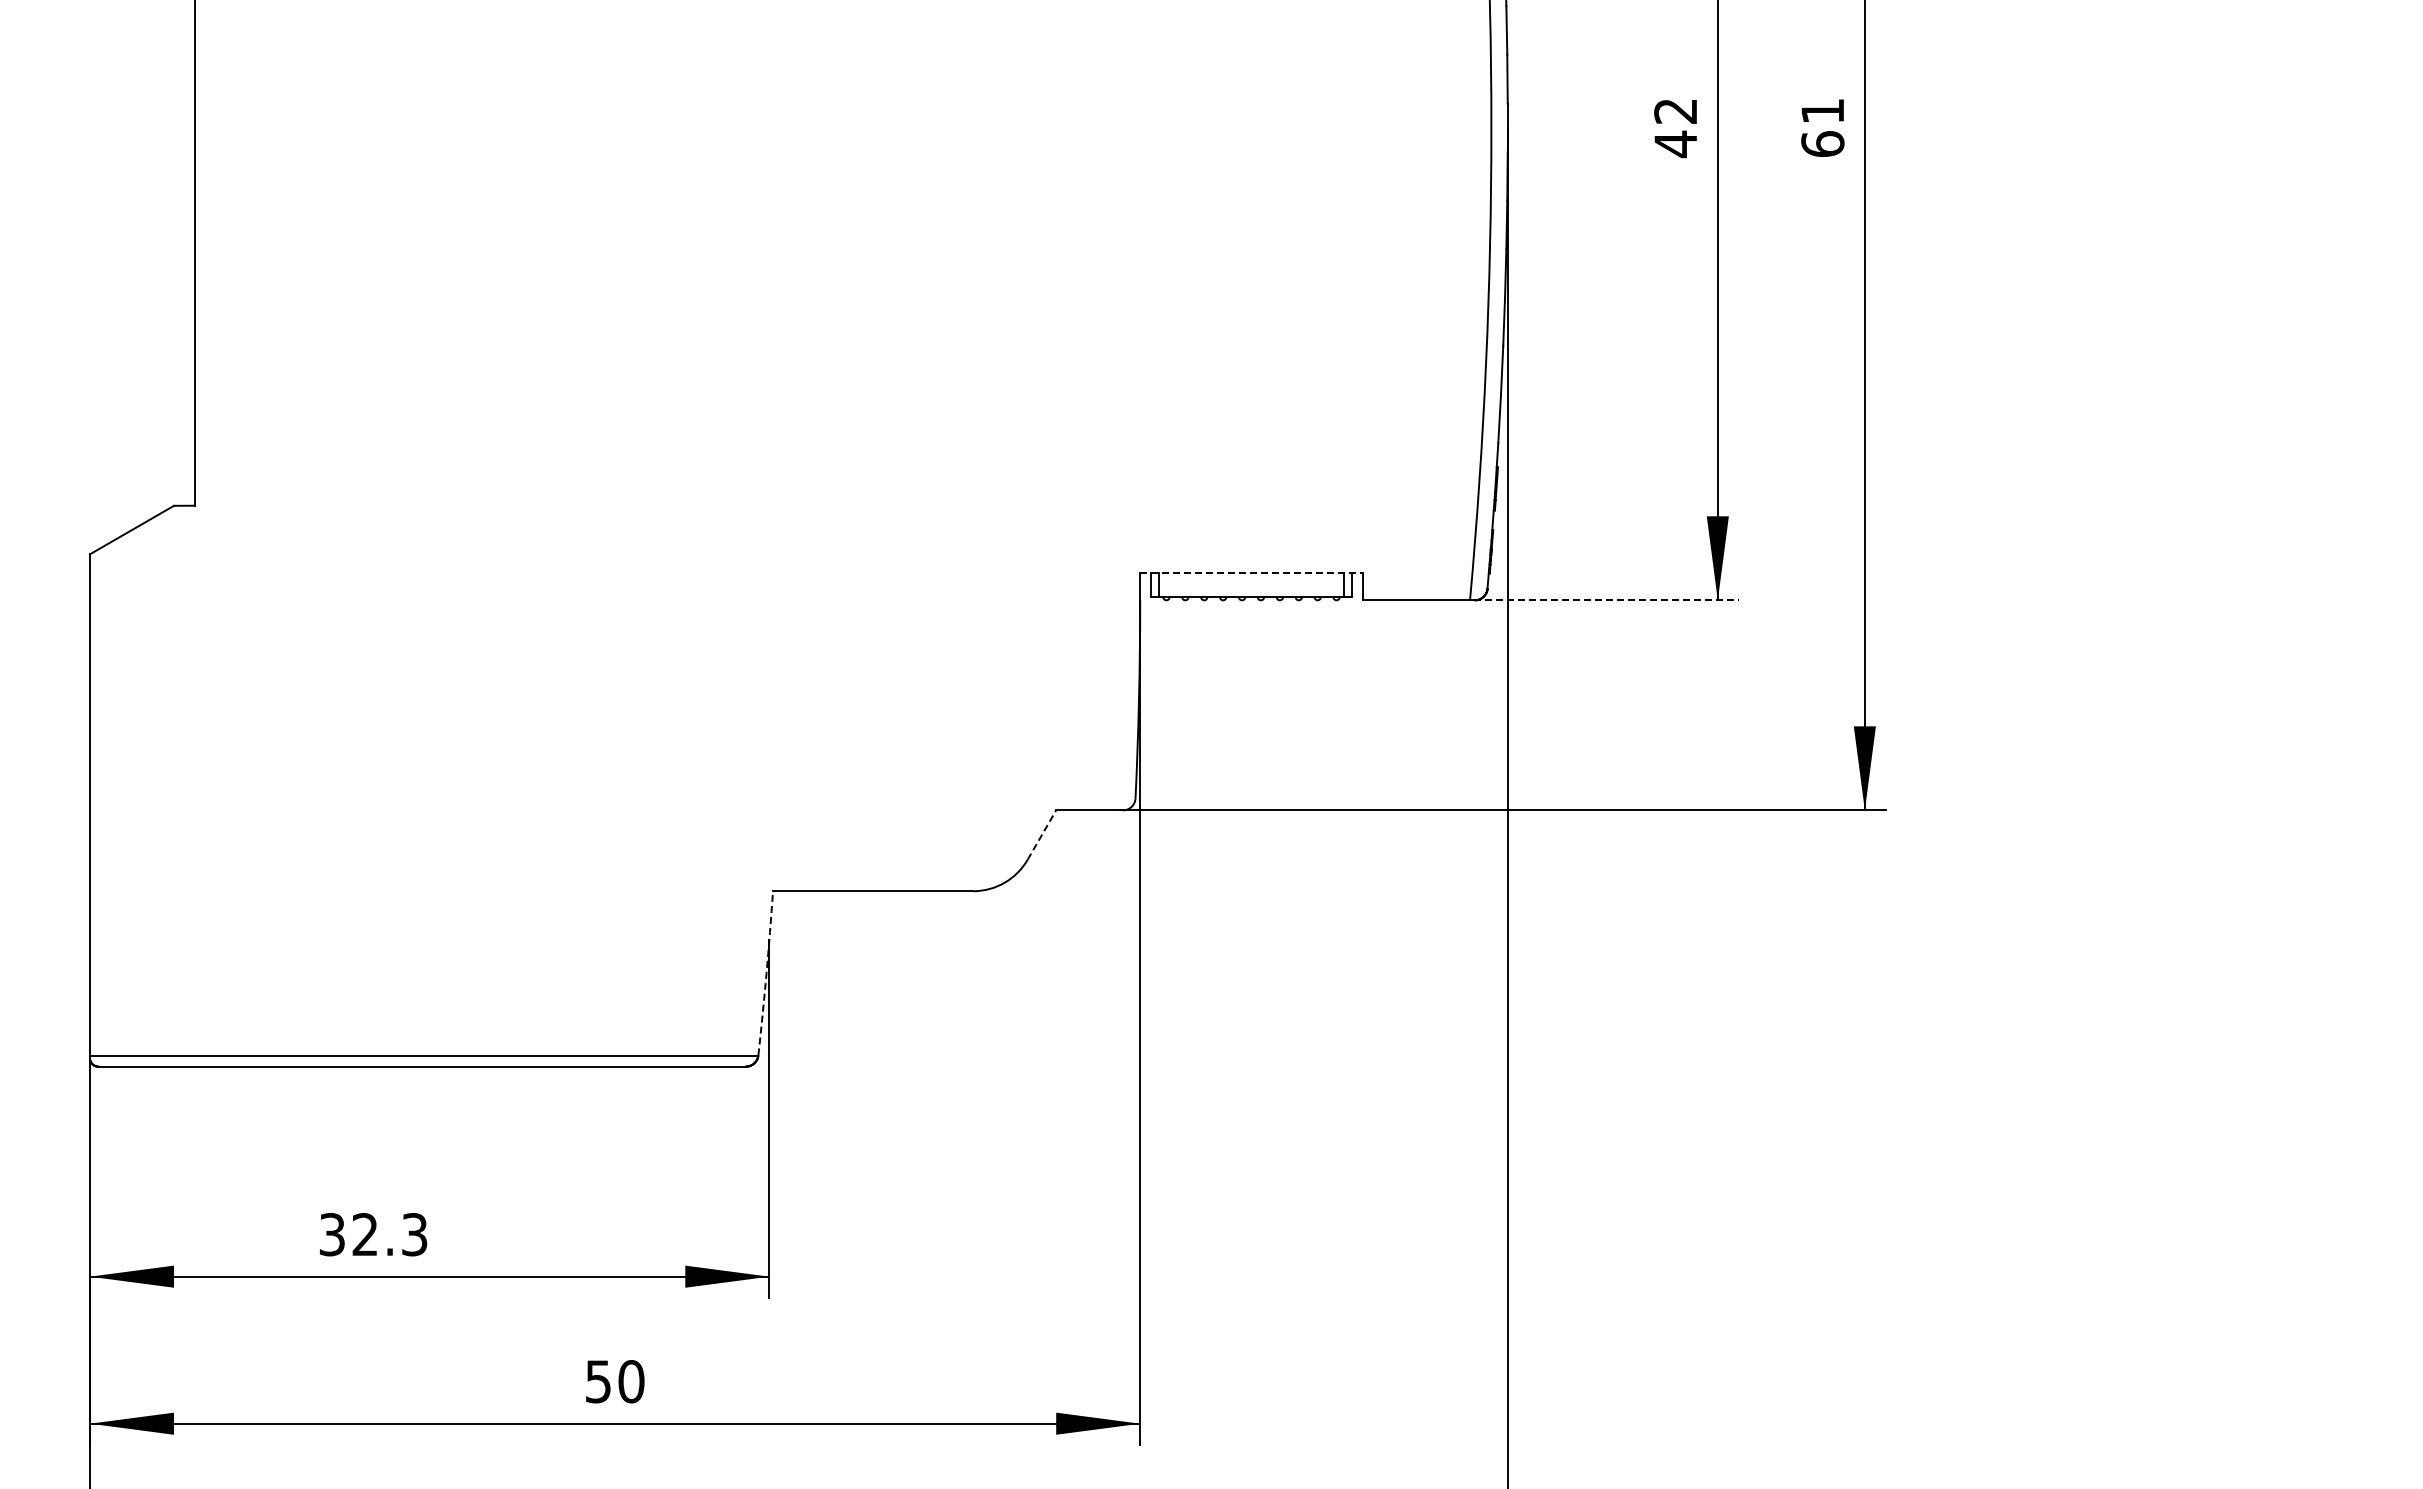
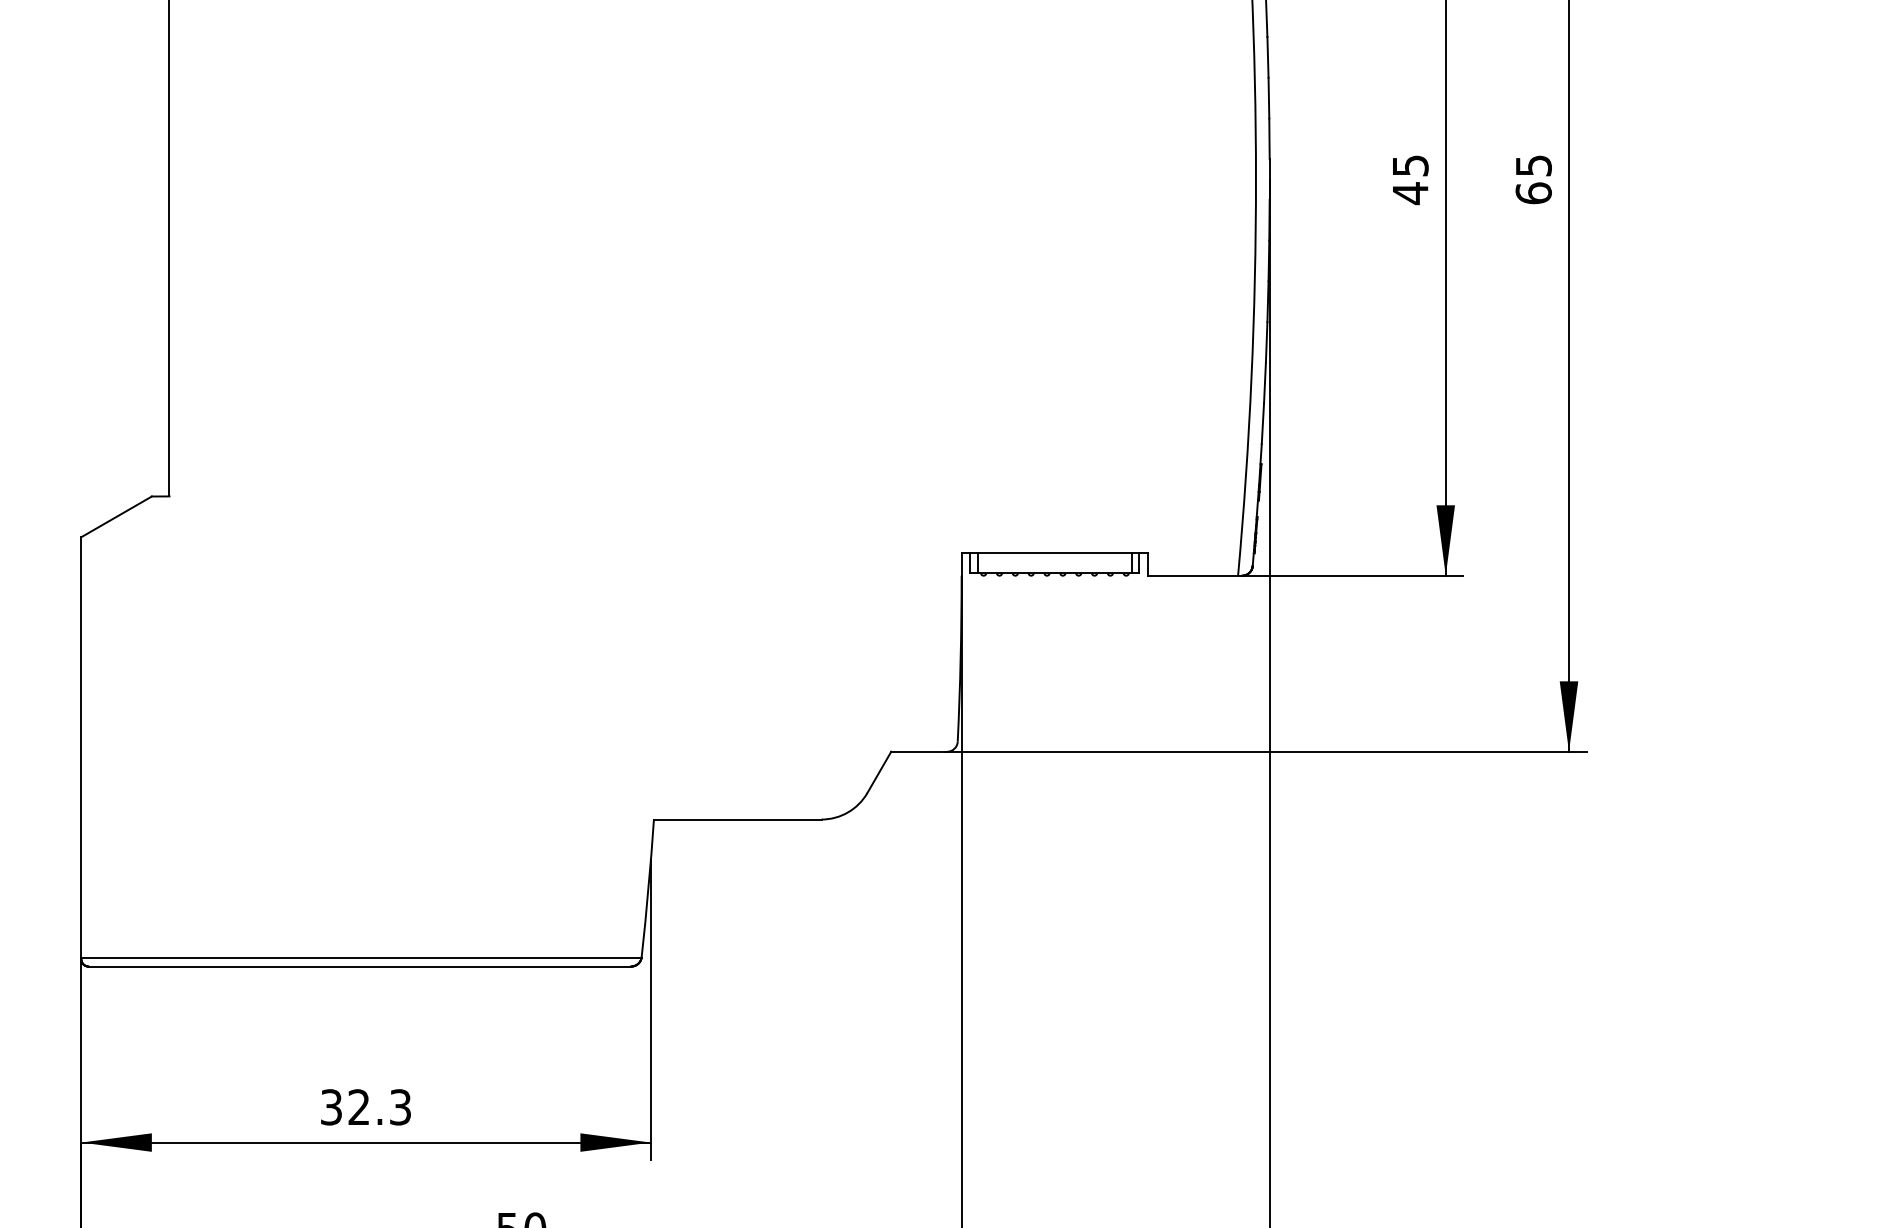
text: (1675, 111) -> (1410, 166), 42 -> 45
text: (1822, 111) -> (1533, 166), 61 -> 65
line: (1252, 572) -> (1055, 552), dashed -> solid
line: (1607, 600) -> (1353, 575), dashed -> solid
line: (1042, 834) -> (879, 771), dashed -> solid
arc: (766, 973) -> (648, 888), dashed -> solid
text: (373, 1234) -> (366, 1107), moved

